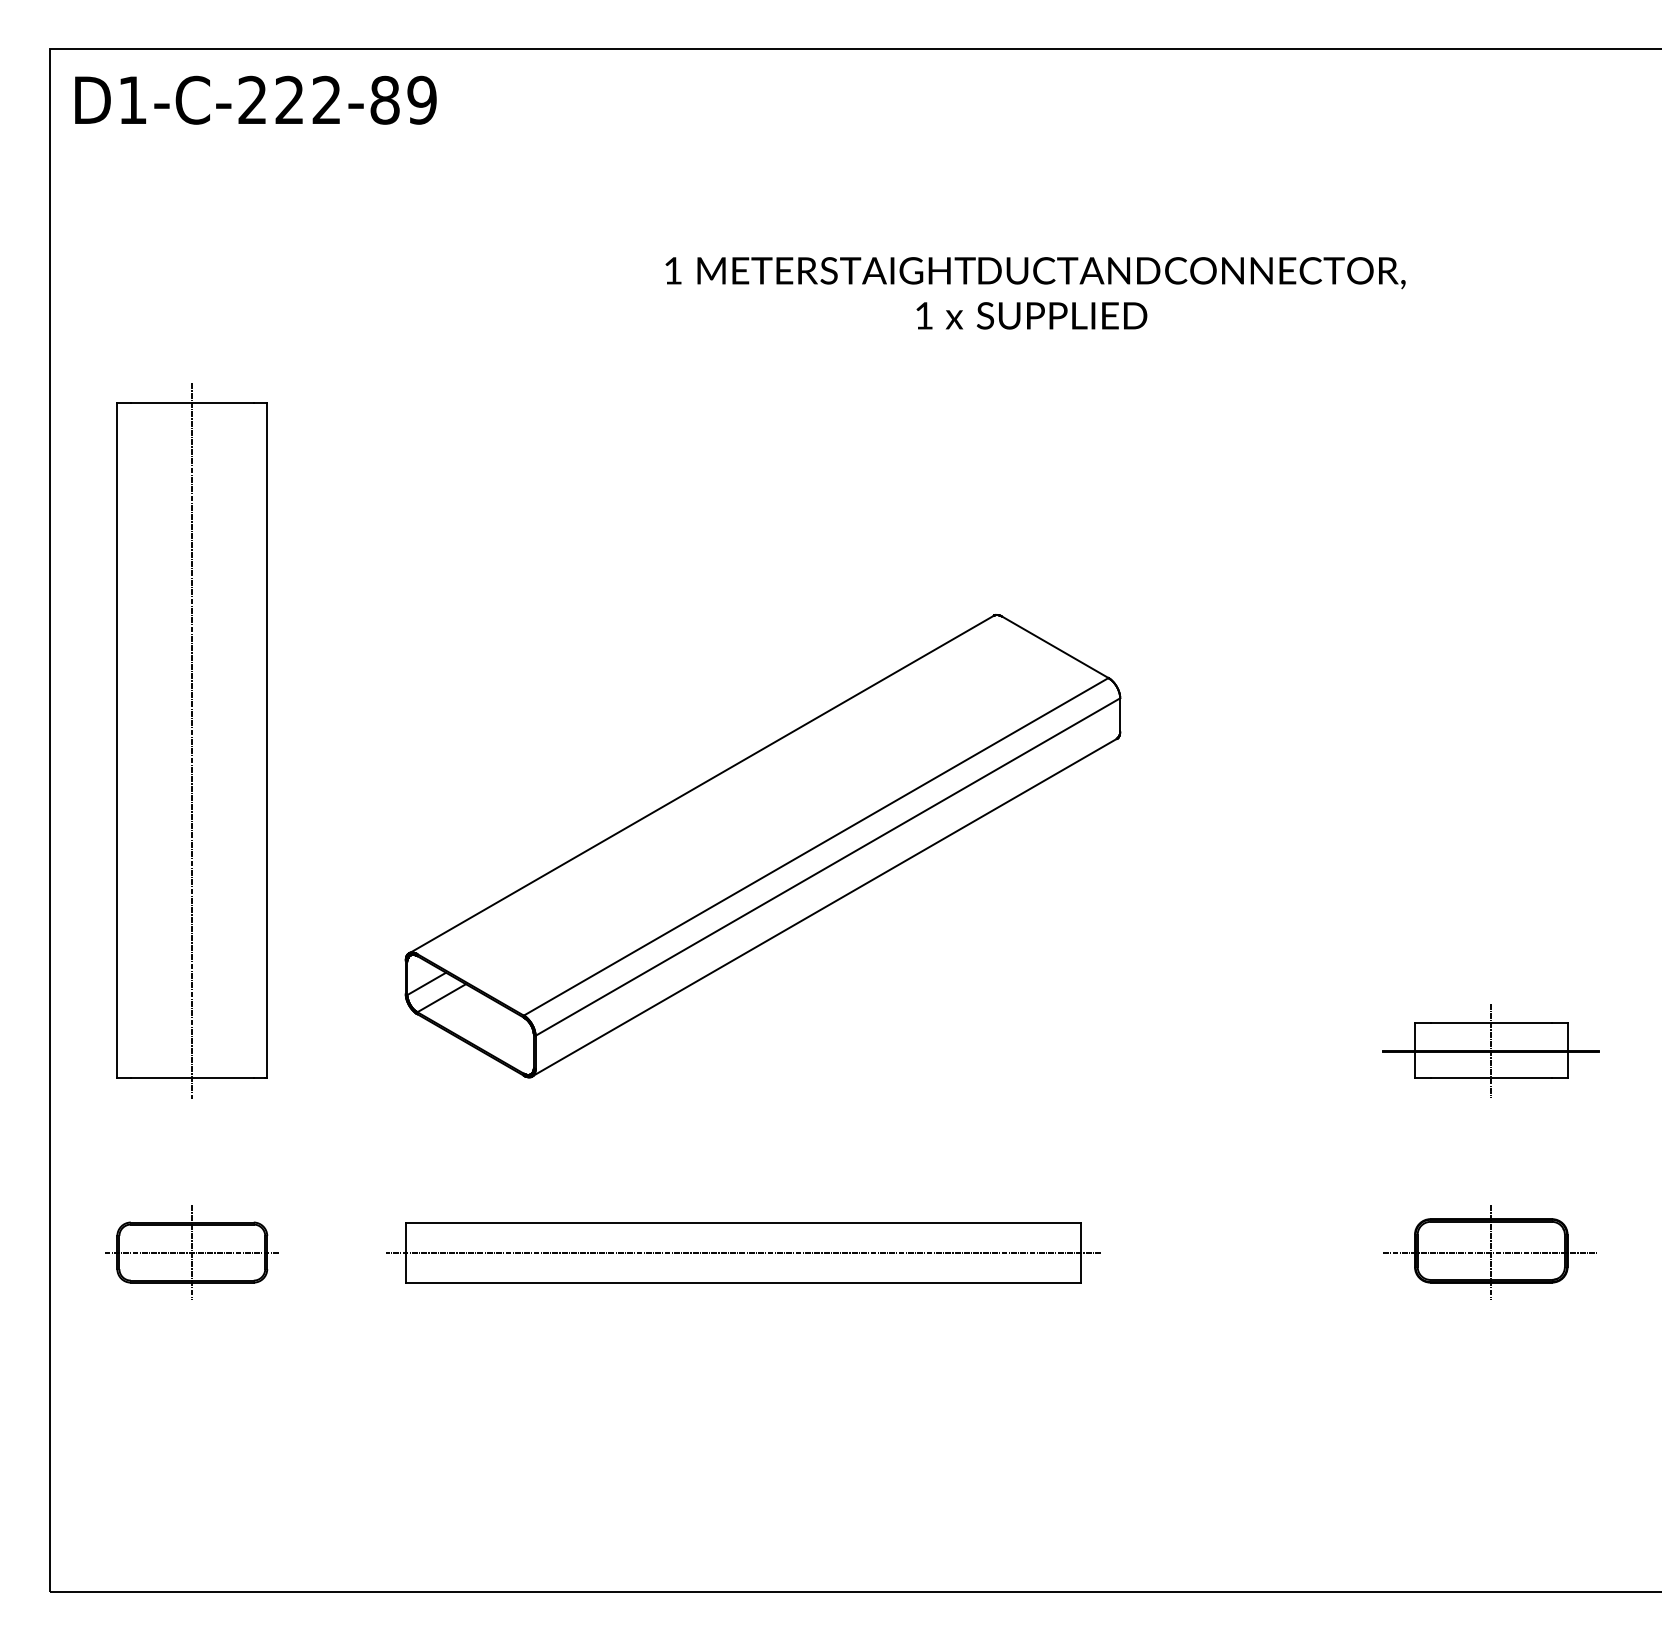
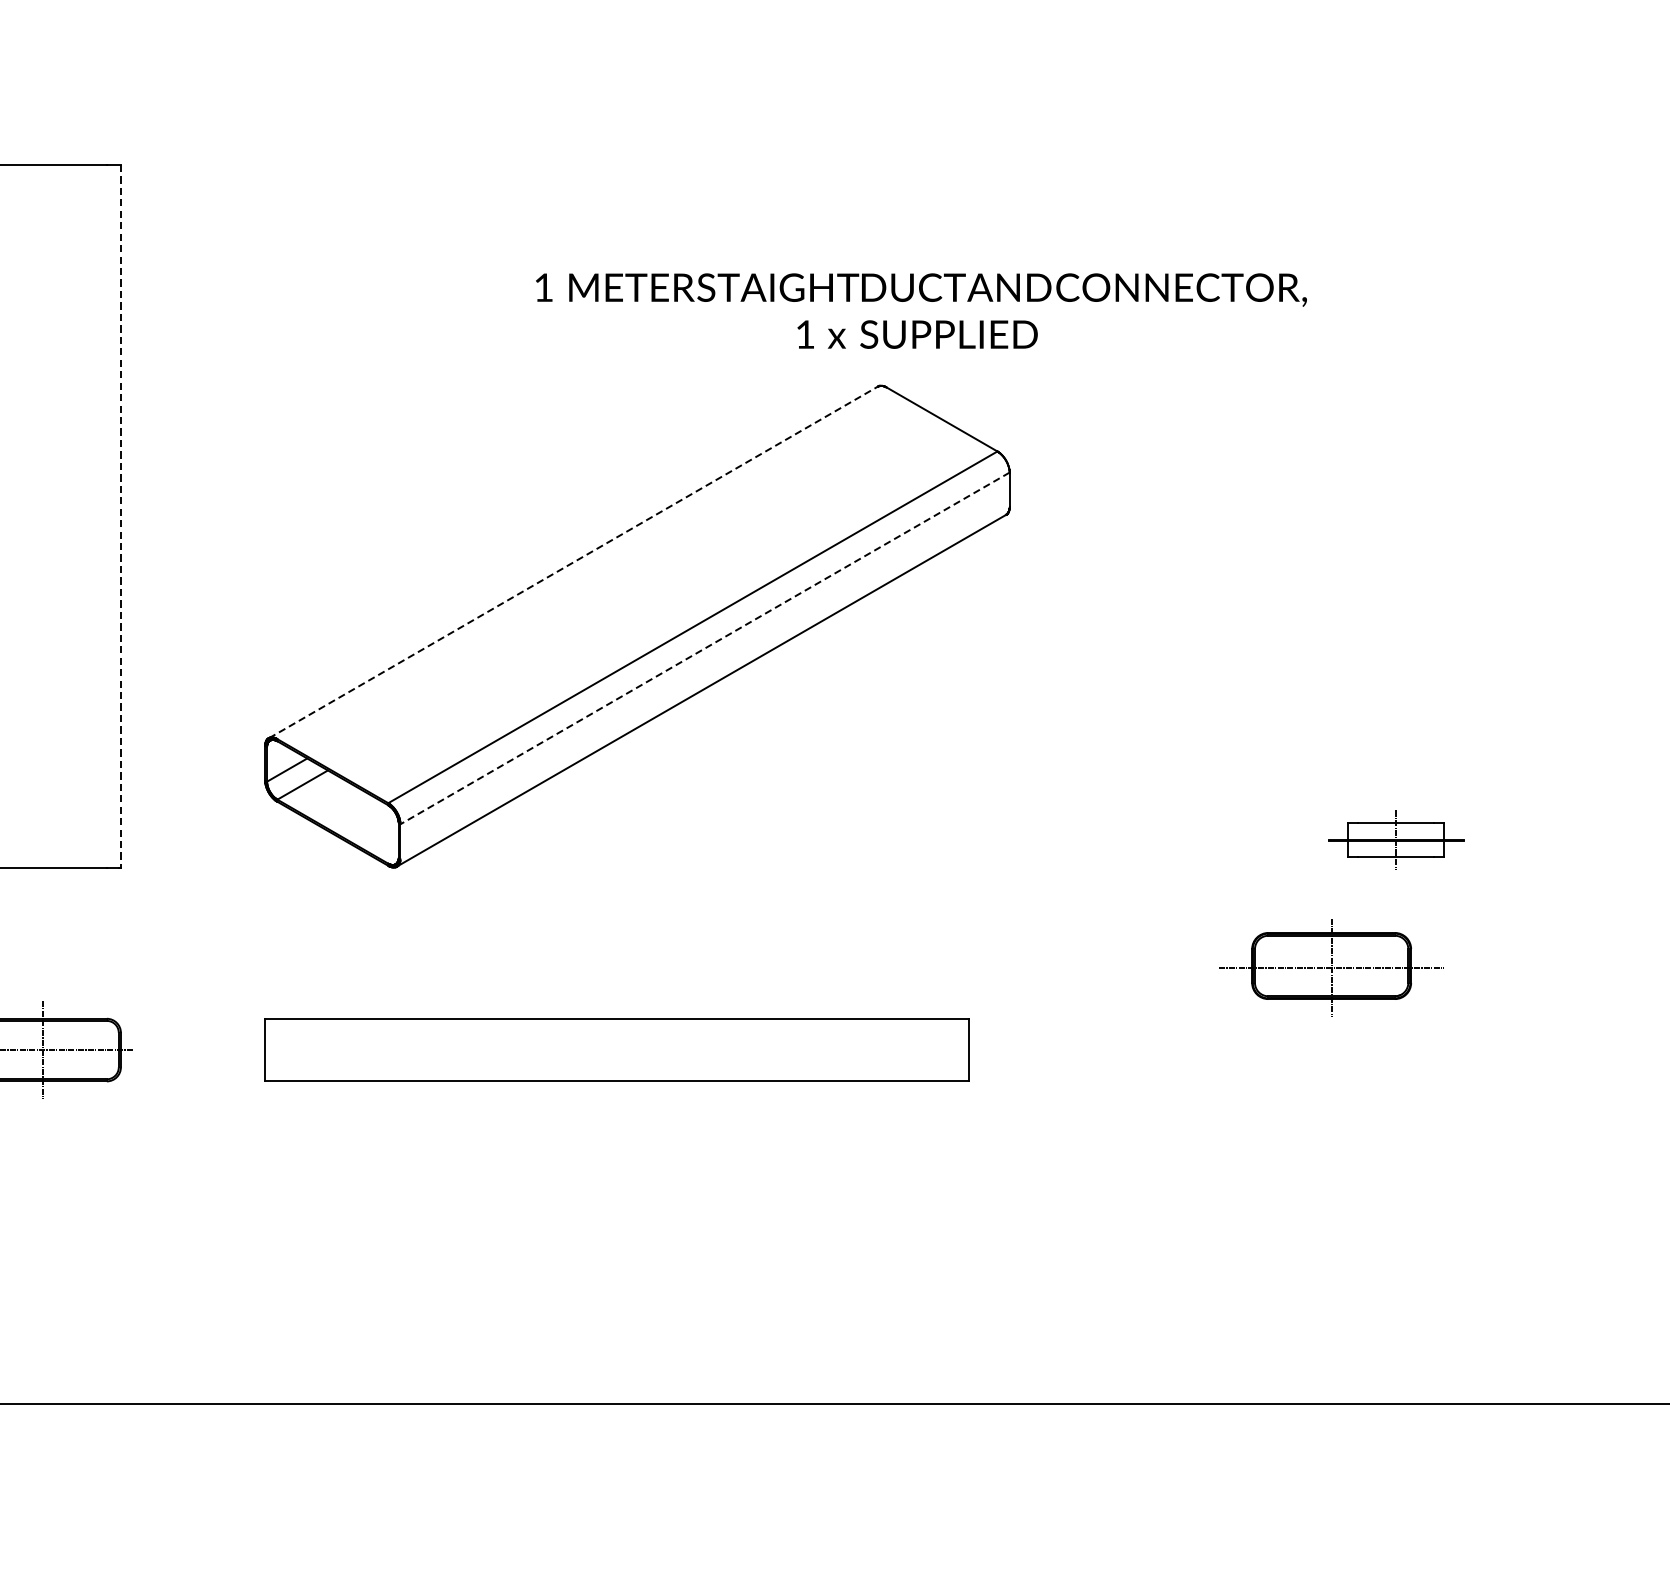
text: (1035, 293) -> (921, 311), moved
line: (192, 740) -> (43, 516), removed
line: (267, 740) -> (121, 516), solid -> dashed
line: (702, 784) -> (574, 562), solid -> dashed
line: (827, 867) -> (704, 648), solid -> dashed
part: (1490, 1050) -> (1395, 839), size x0.6
line: (742, 1252) -> (616, 1050), removed
part: (1489, 1252) -> (1329, 967), moved

